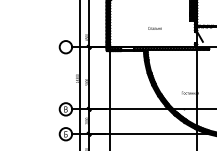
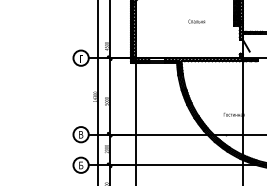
text: (154, 28) -> (196, 21), moved

